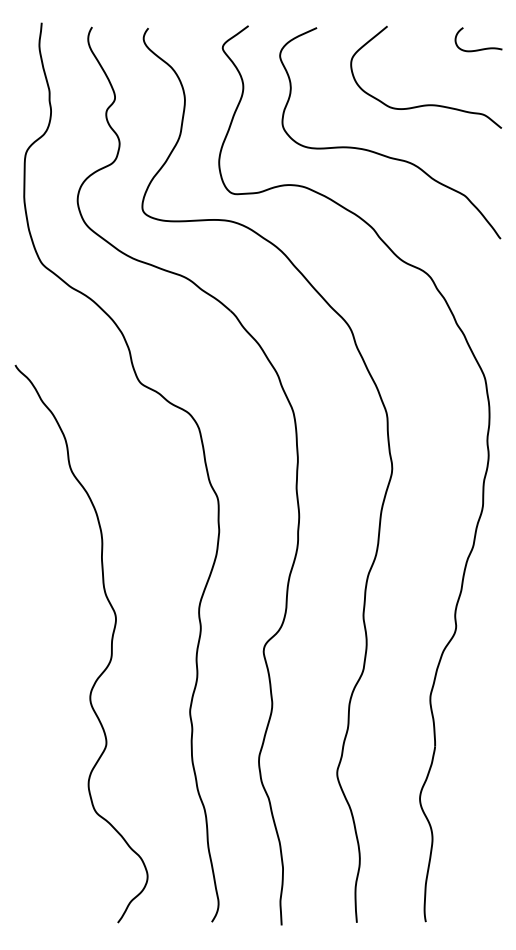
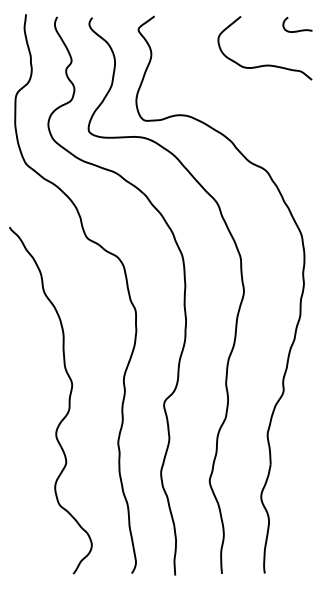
curve: (383, 153) -> (238, 95), removed

